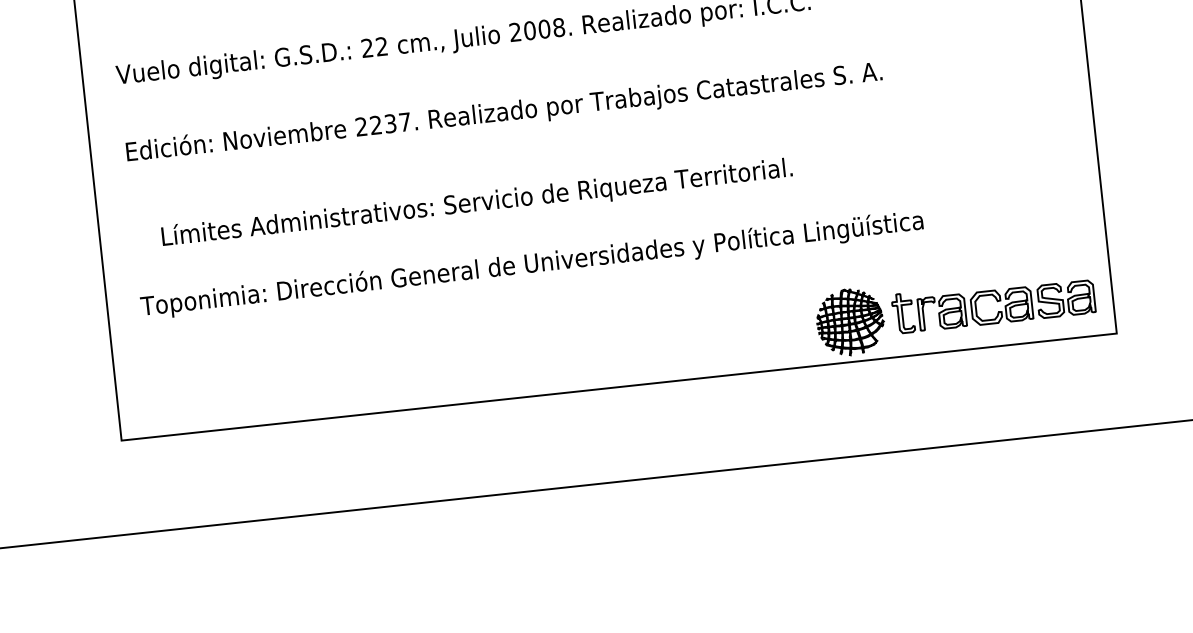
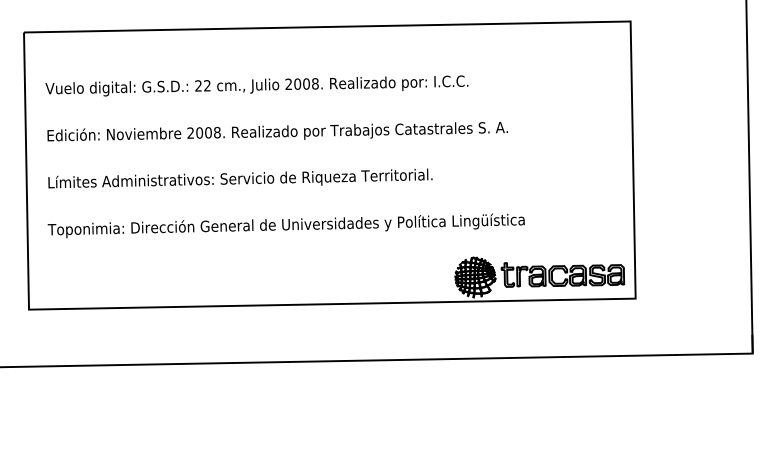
text: (390, 123) -> (208, 132), 2237. -> 2008.
text: (477, 201) -> (240, 178), moved

